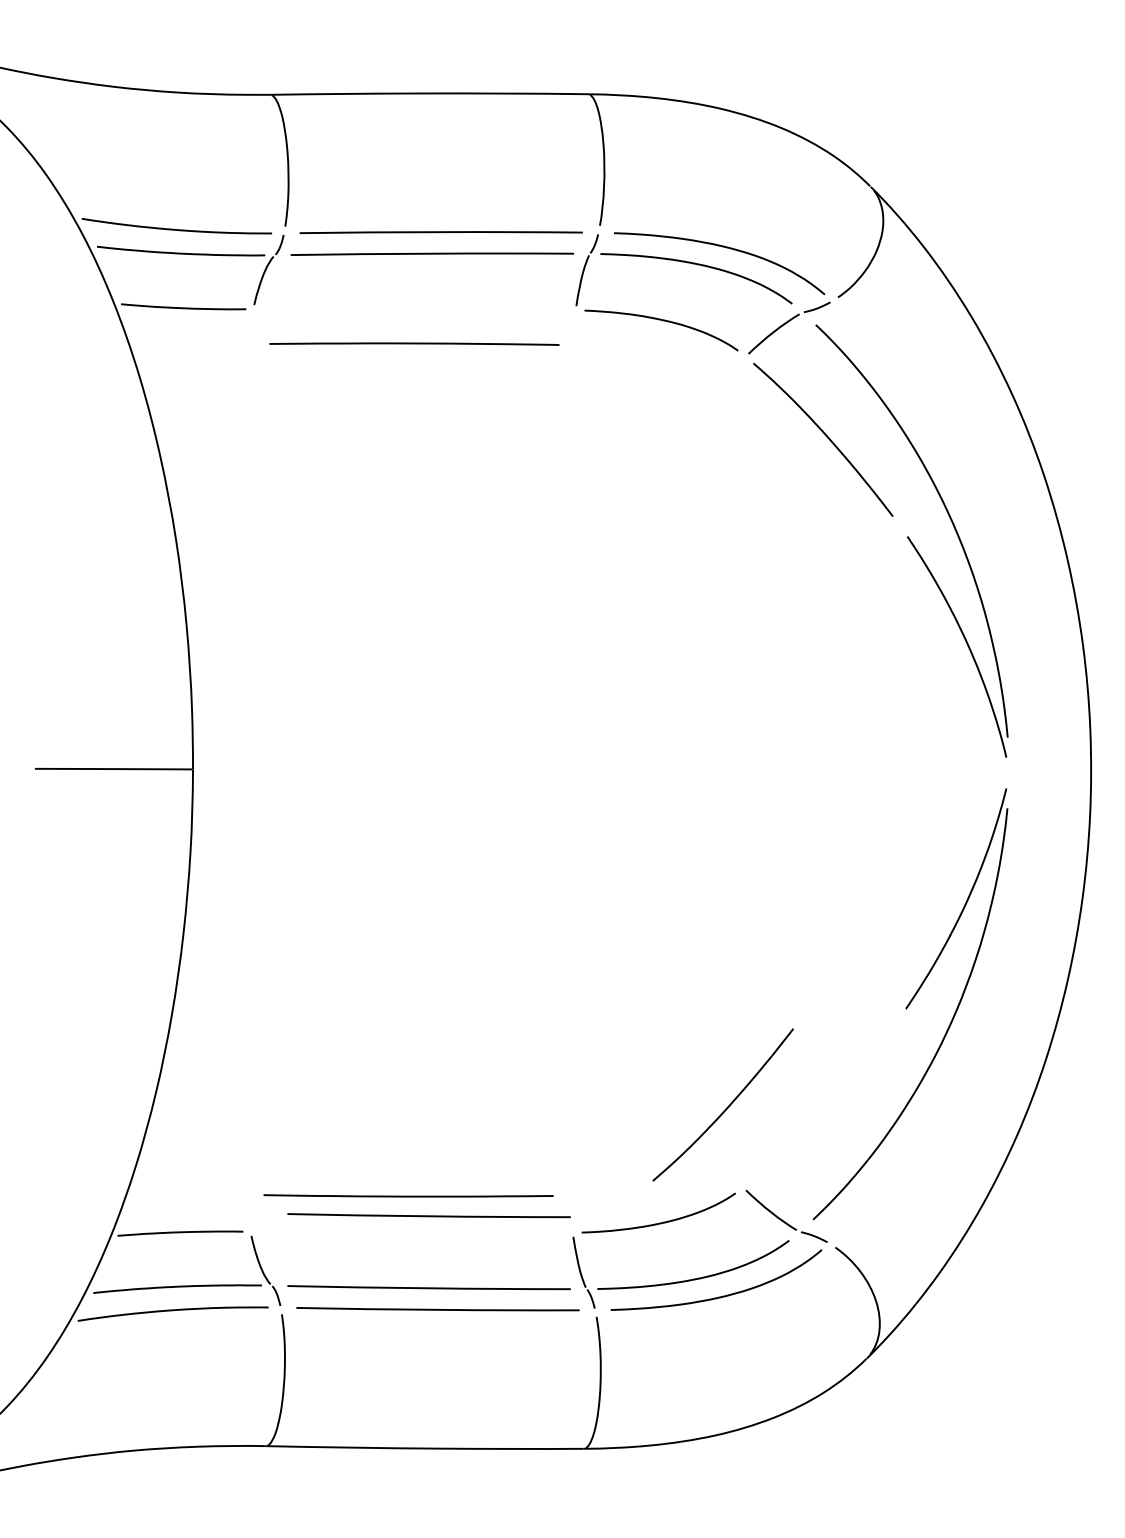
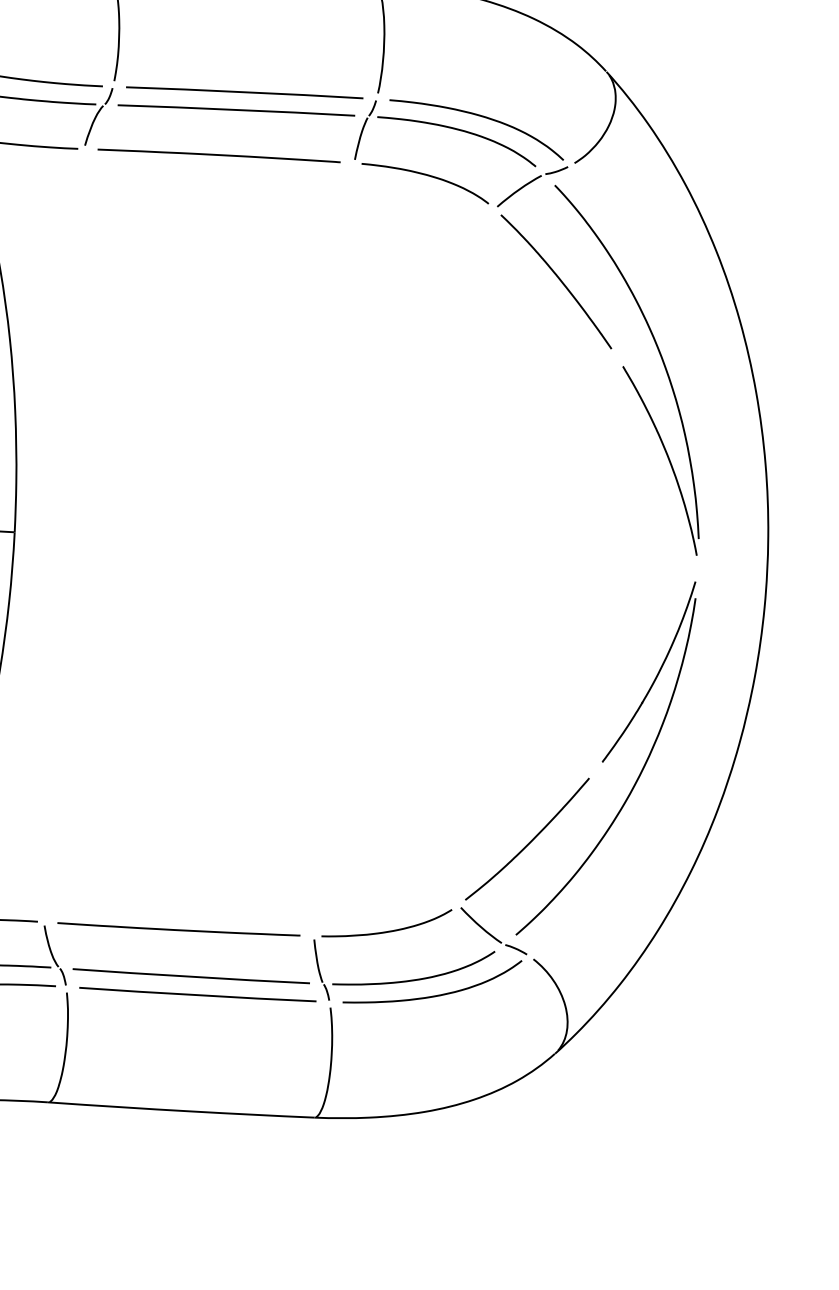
line: (414, 343) -> (219, 155), moved
curve: (726, 1107) -> (530, 841), moved
line: (408, 1195) -> (178, 929), moved
line: (428, 1215) -> (193, 915), removed

